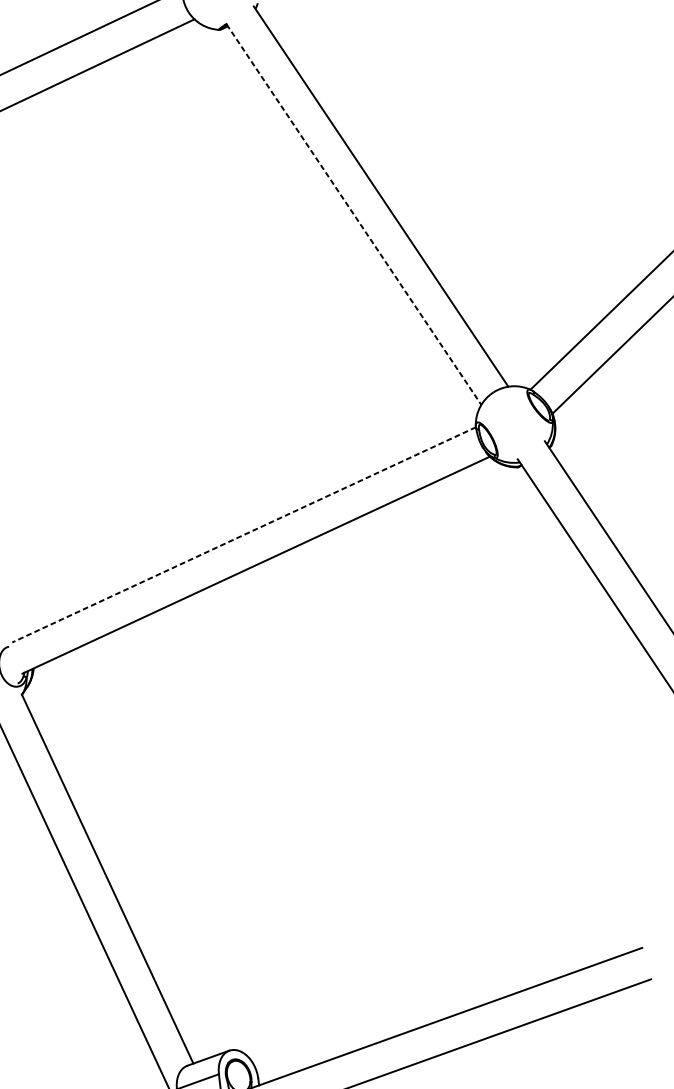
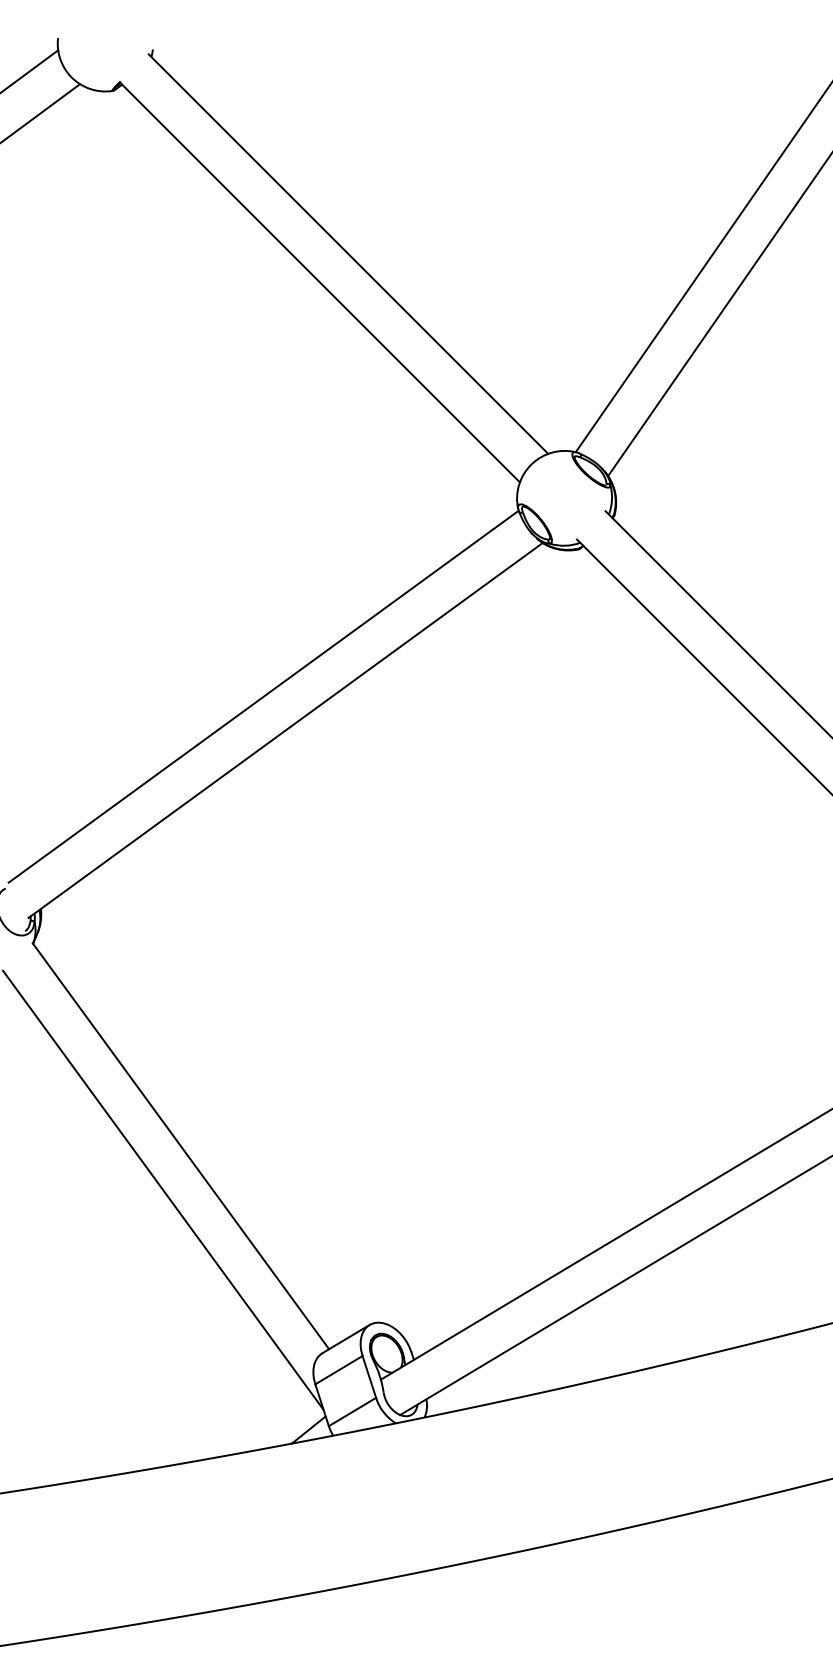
line: (354, 214) -> (320, 282), dashed -> solid
line: (243, 534) -> (263, 696), dashed -> solid

